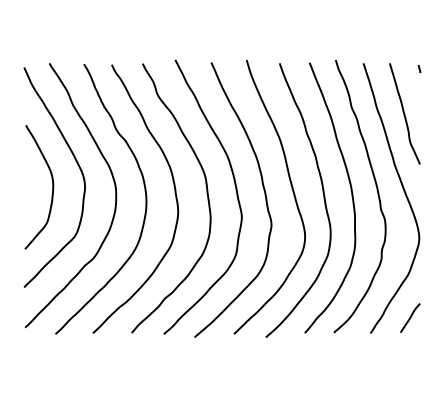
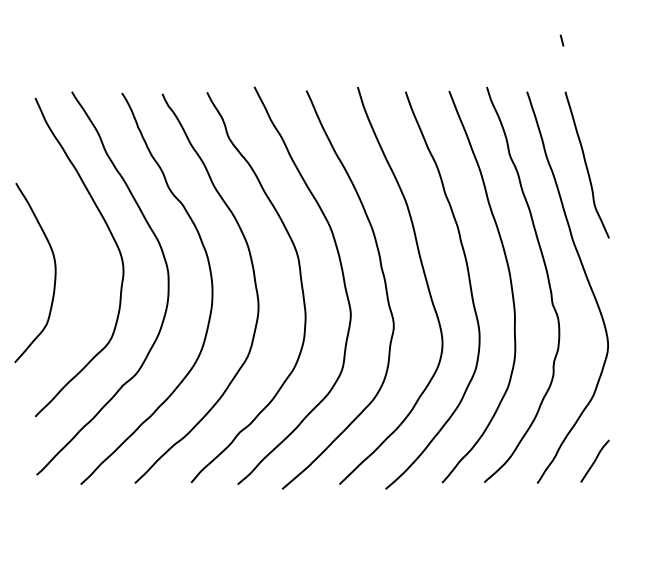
line: (419, 68) -> (561, 39), moved
curve: (52, 187) -> (54, 273), moved

